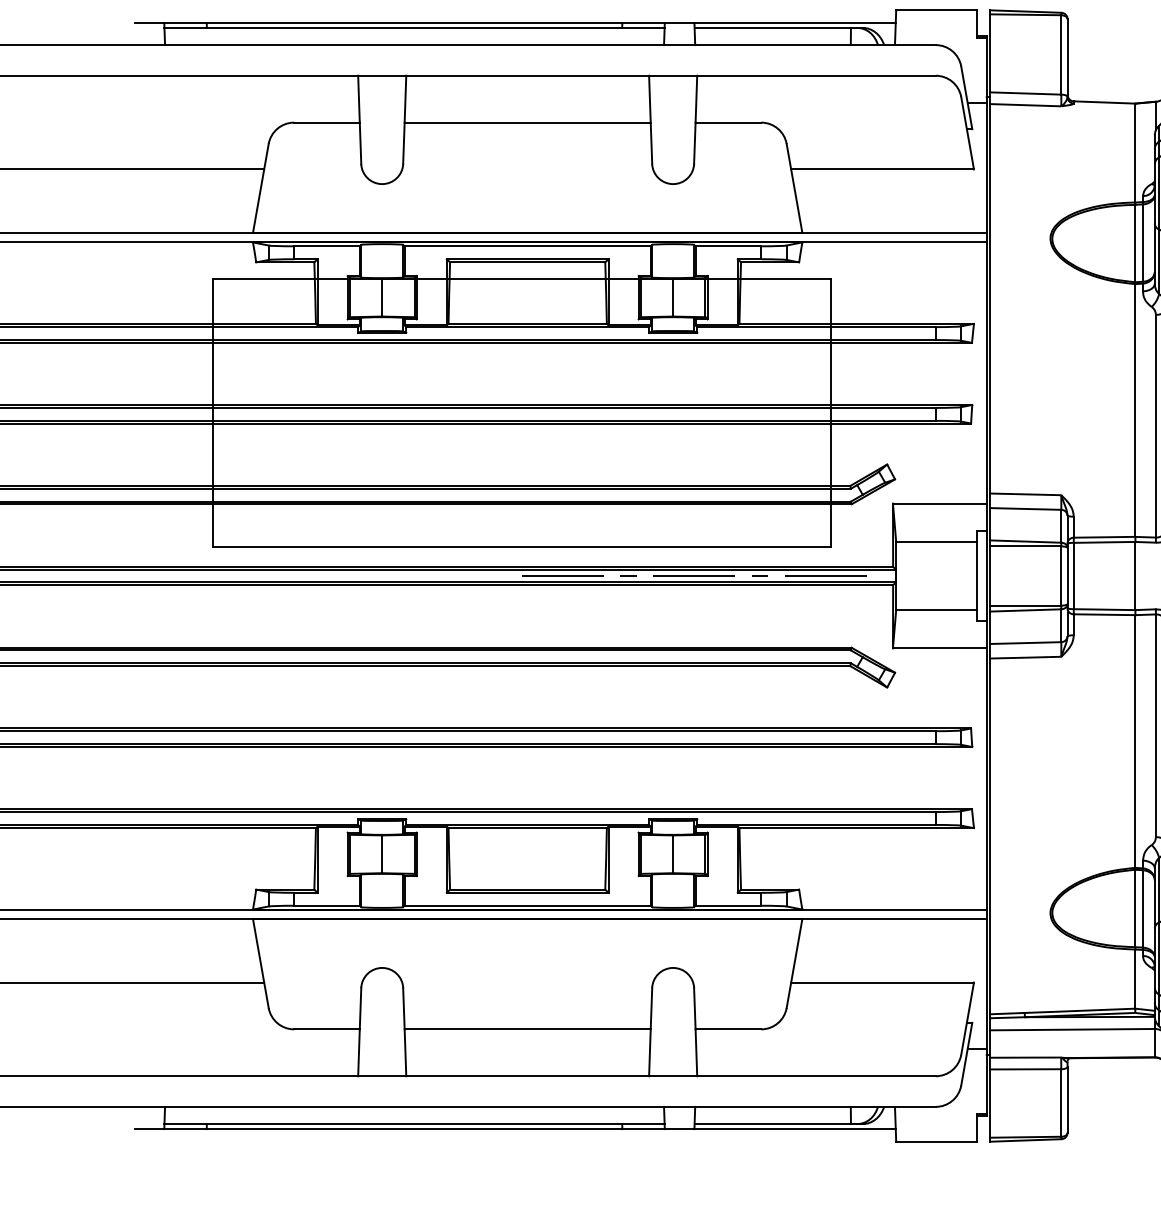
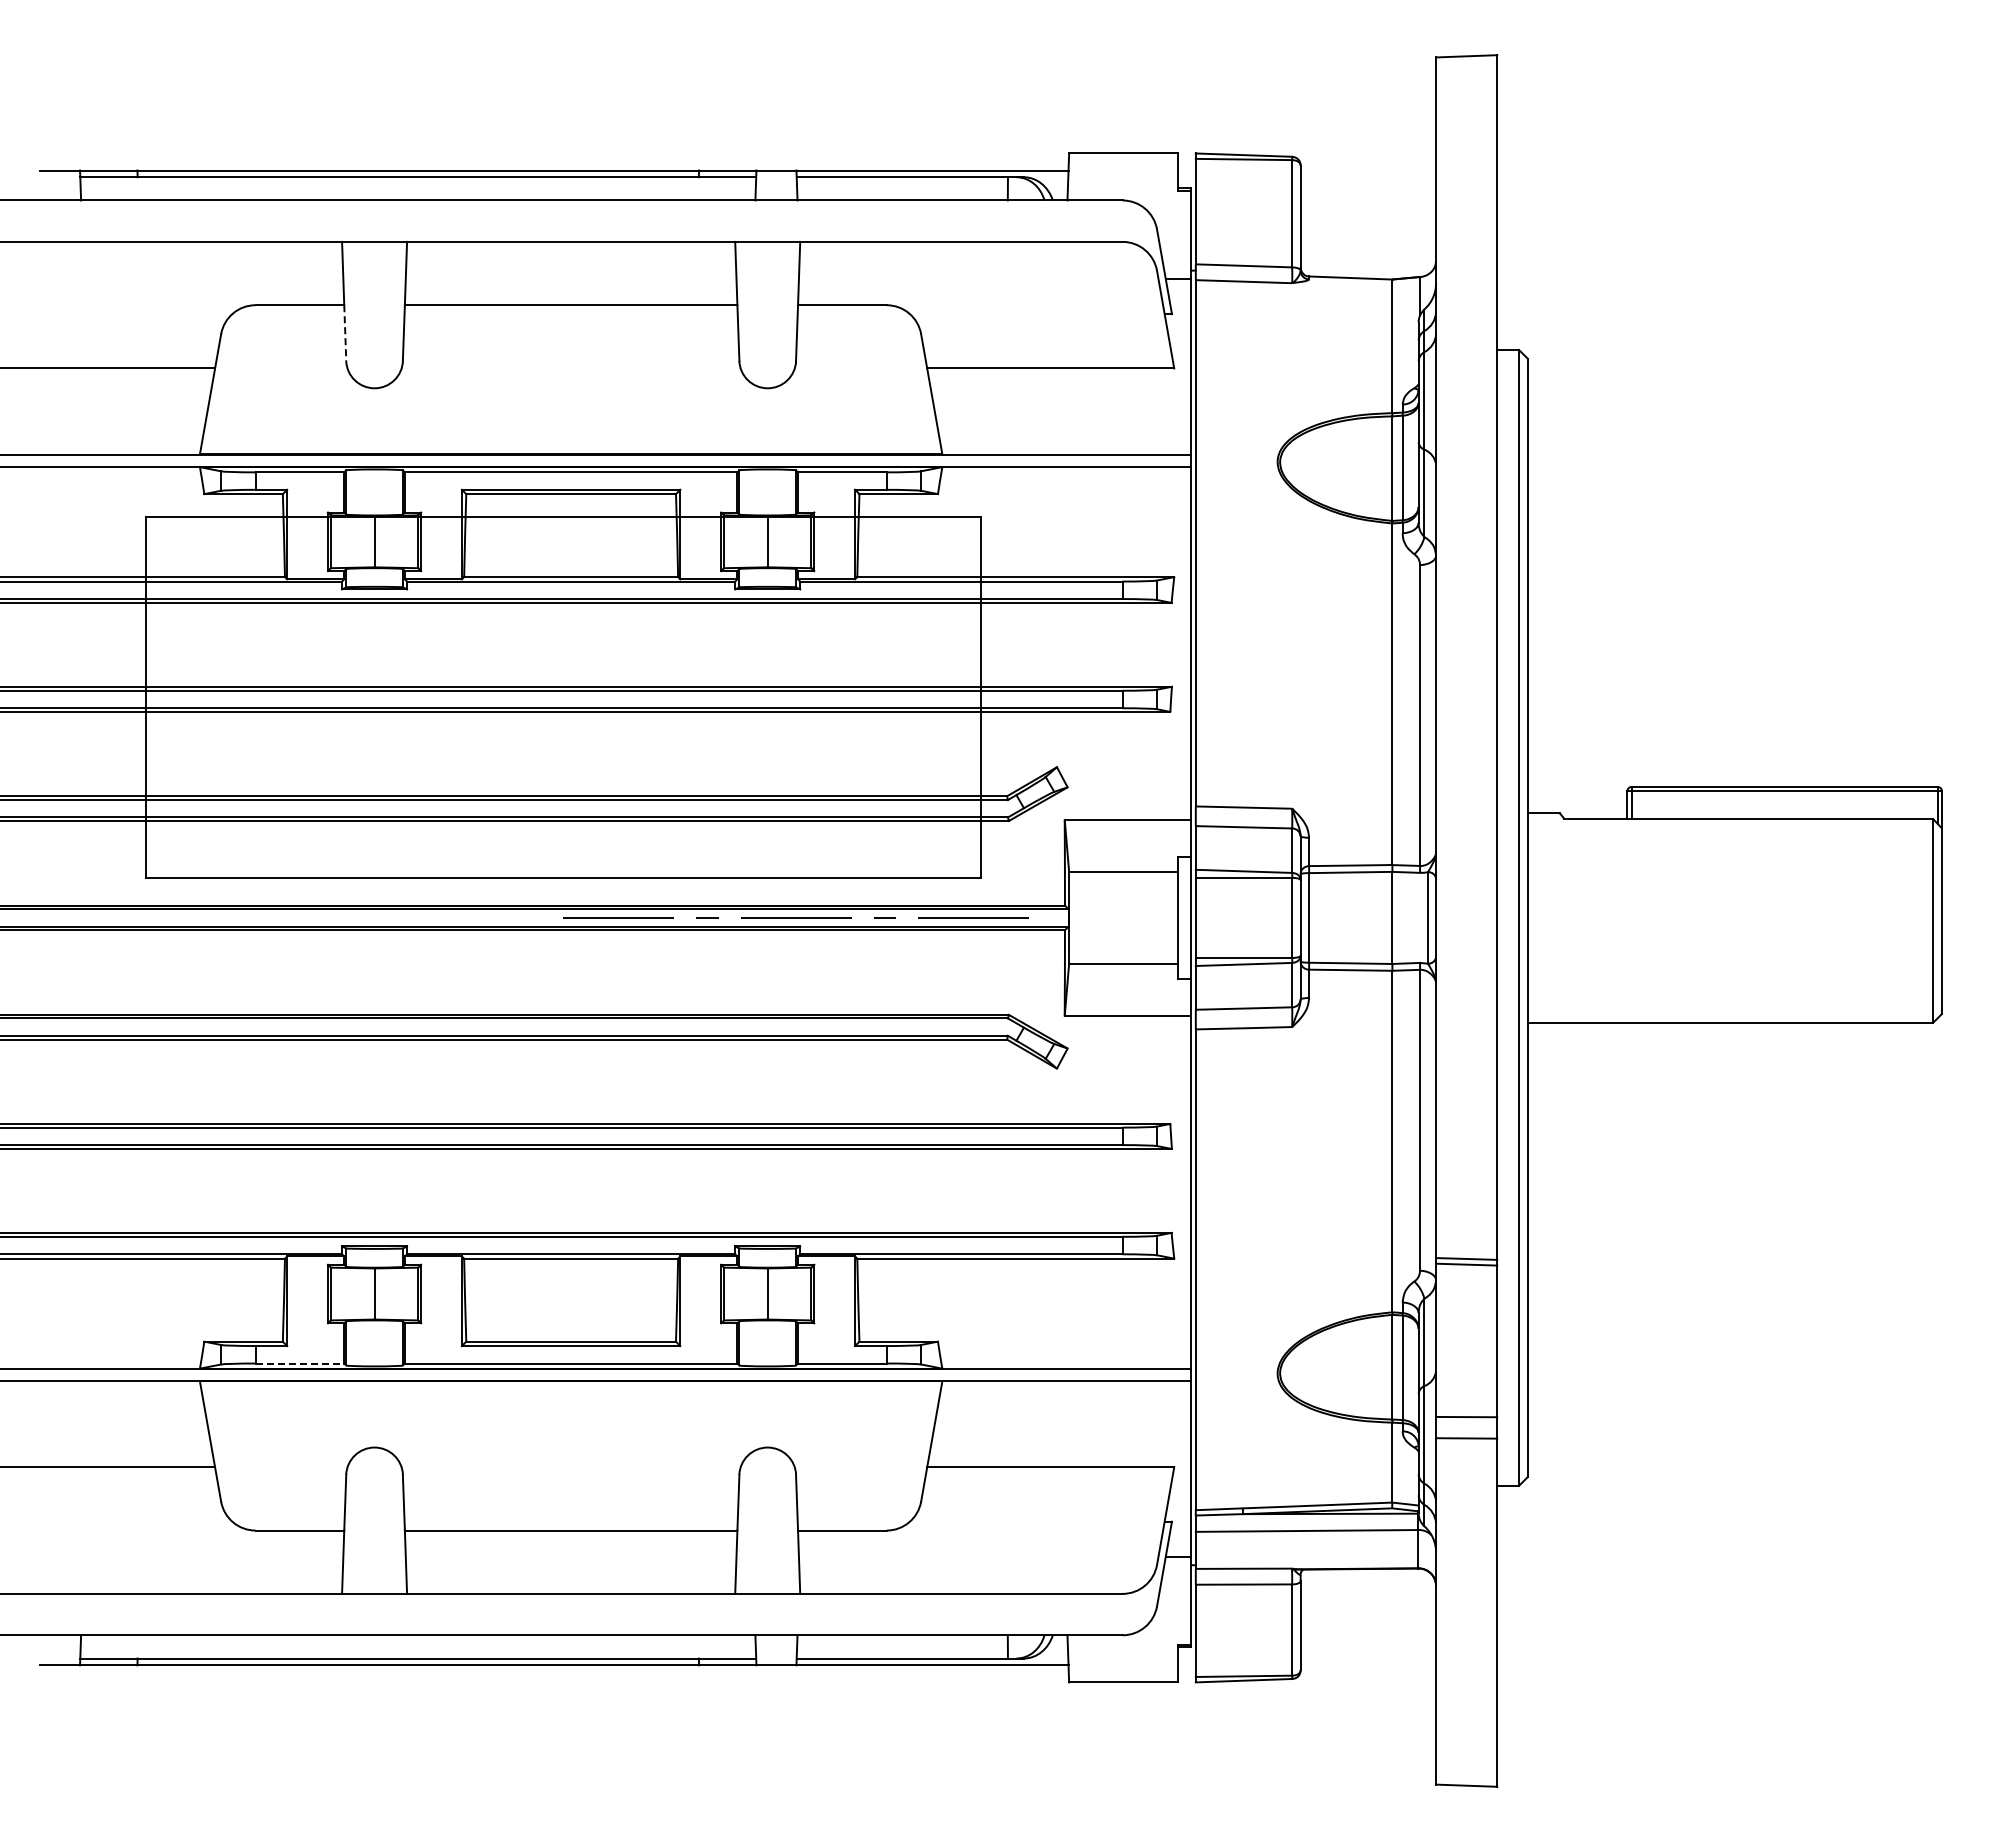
line: (360, 143) -> (345, 333), solid -> dashed
line: (327, 905) -> (300, 1363), solid -> dashed

